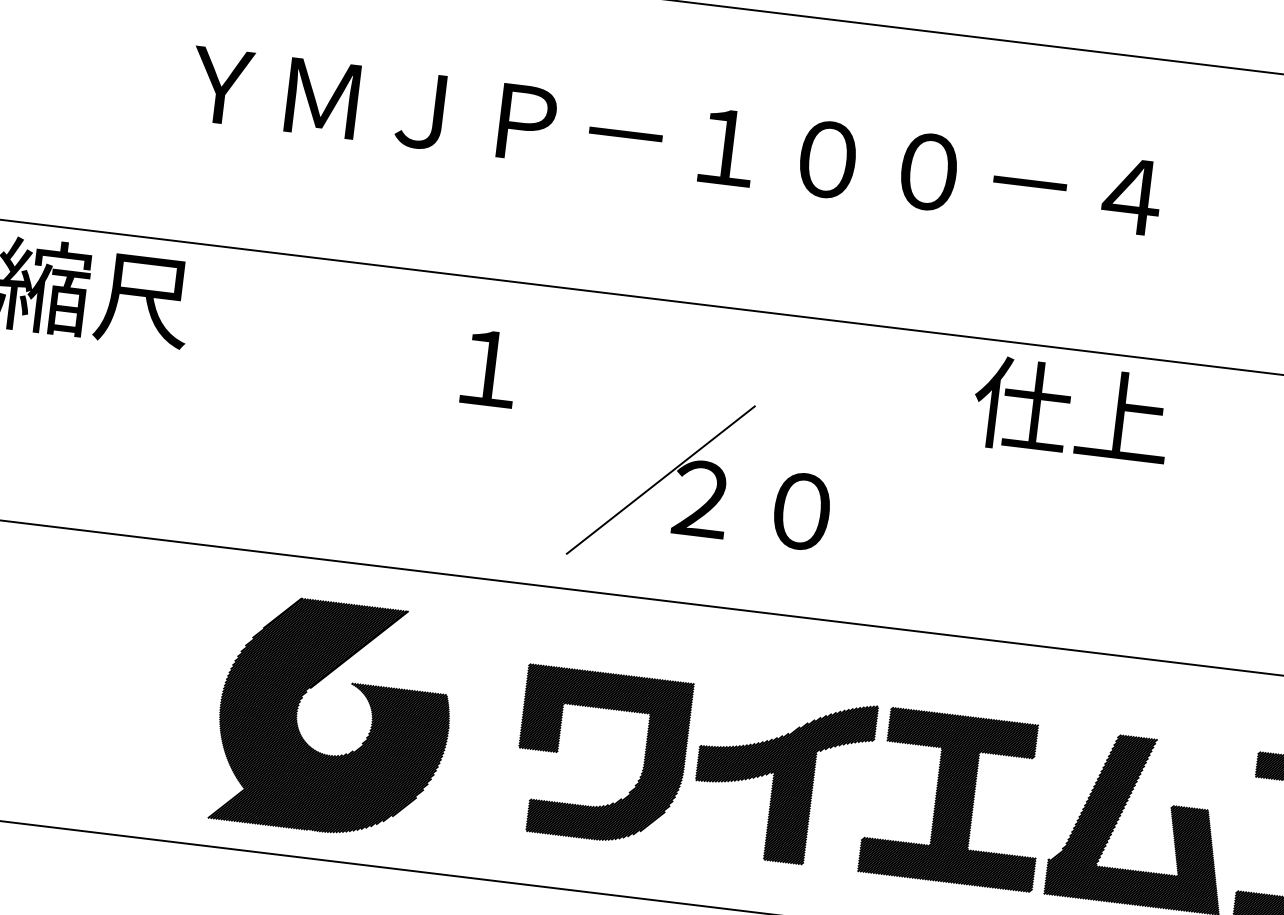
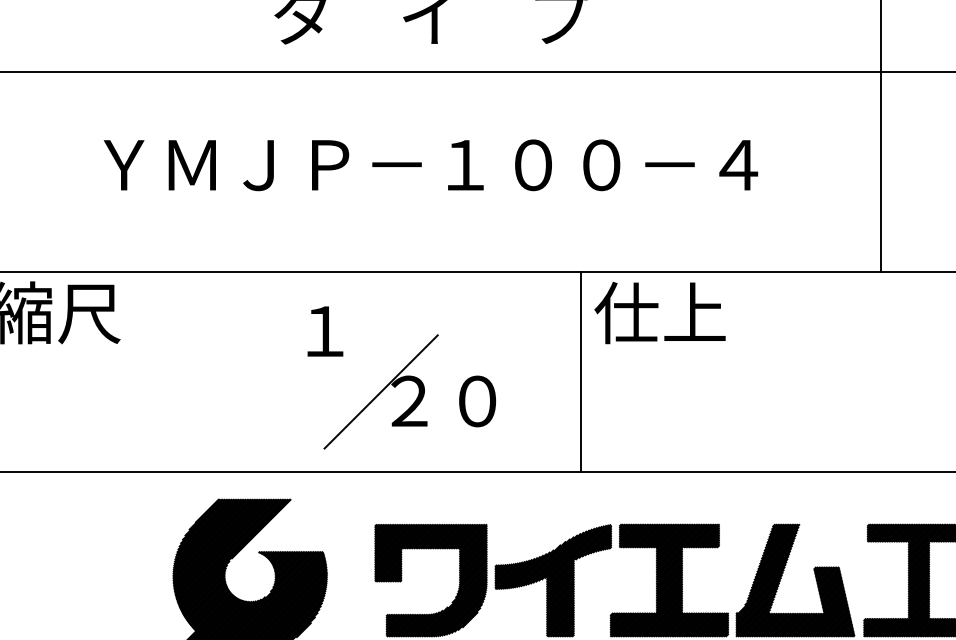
text: (1071, 410) -> (659, 312), moved
line: (861, 473) -> (581, 371), added
part: (716, 486) -> (418, 391), moved

